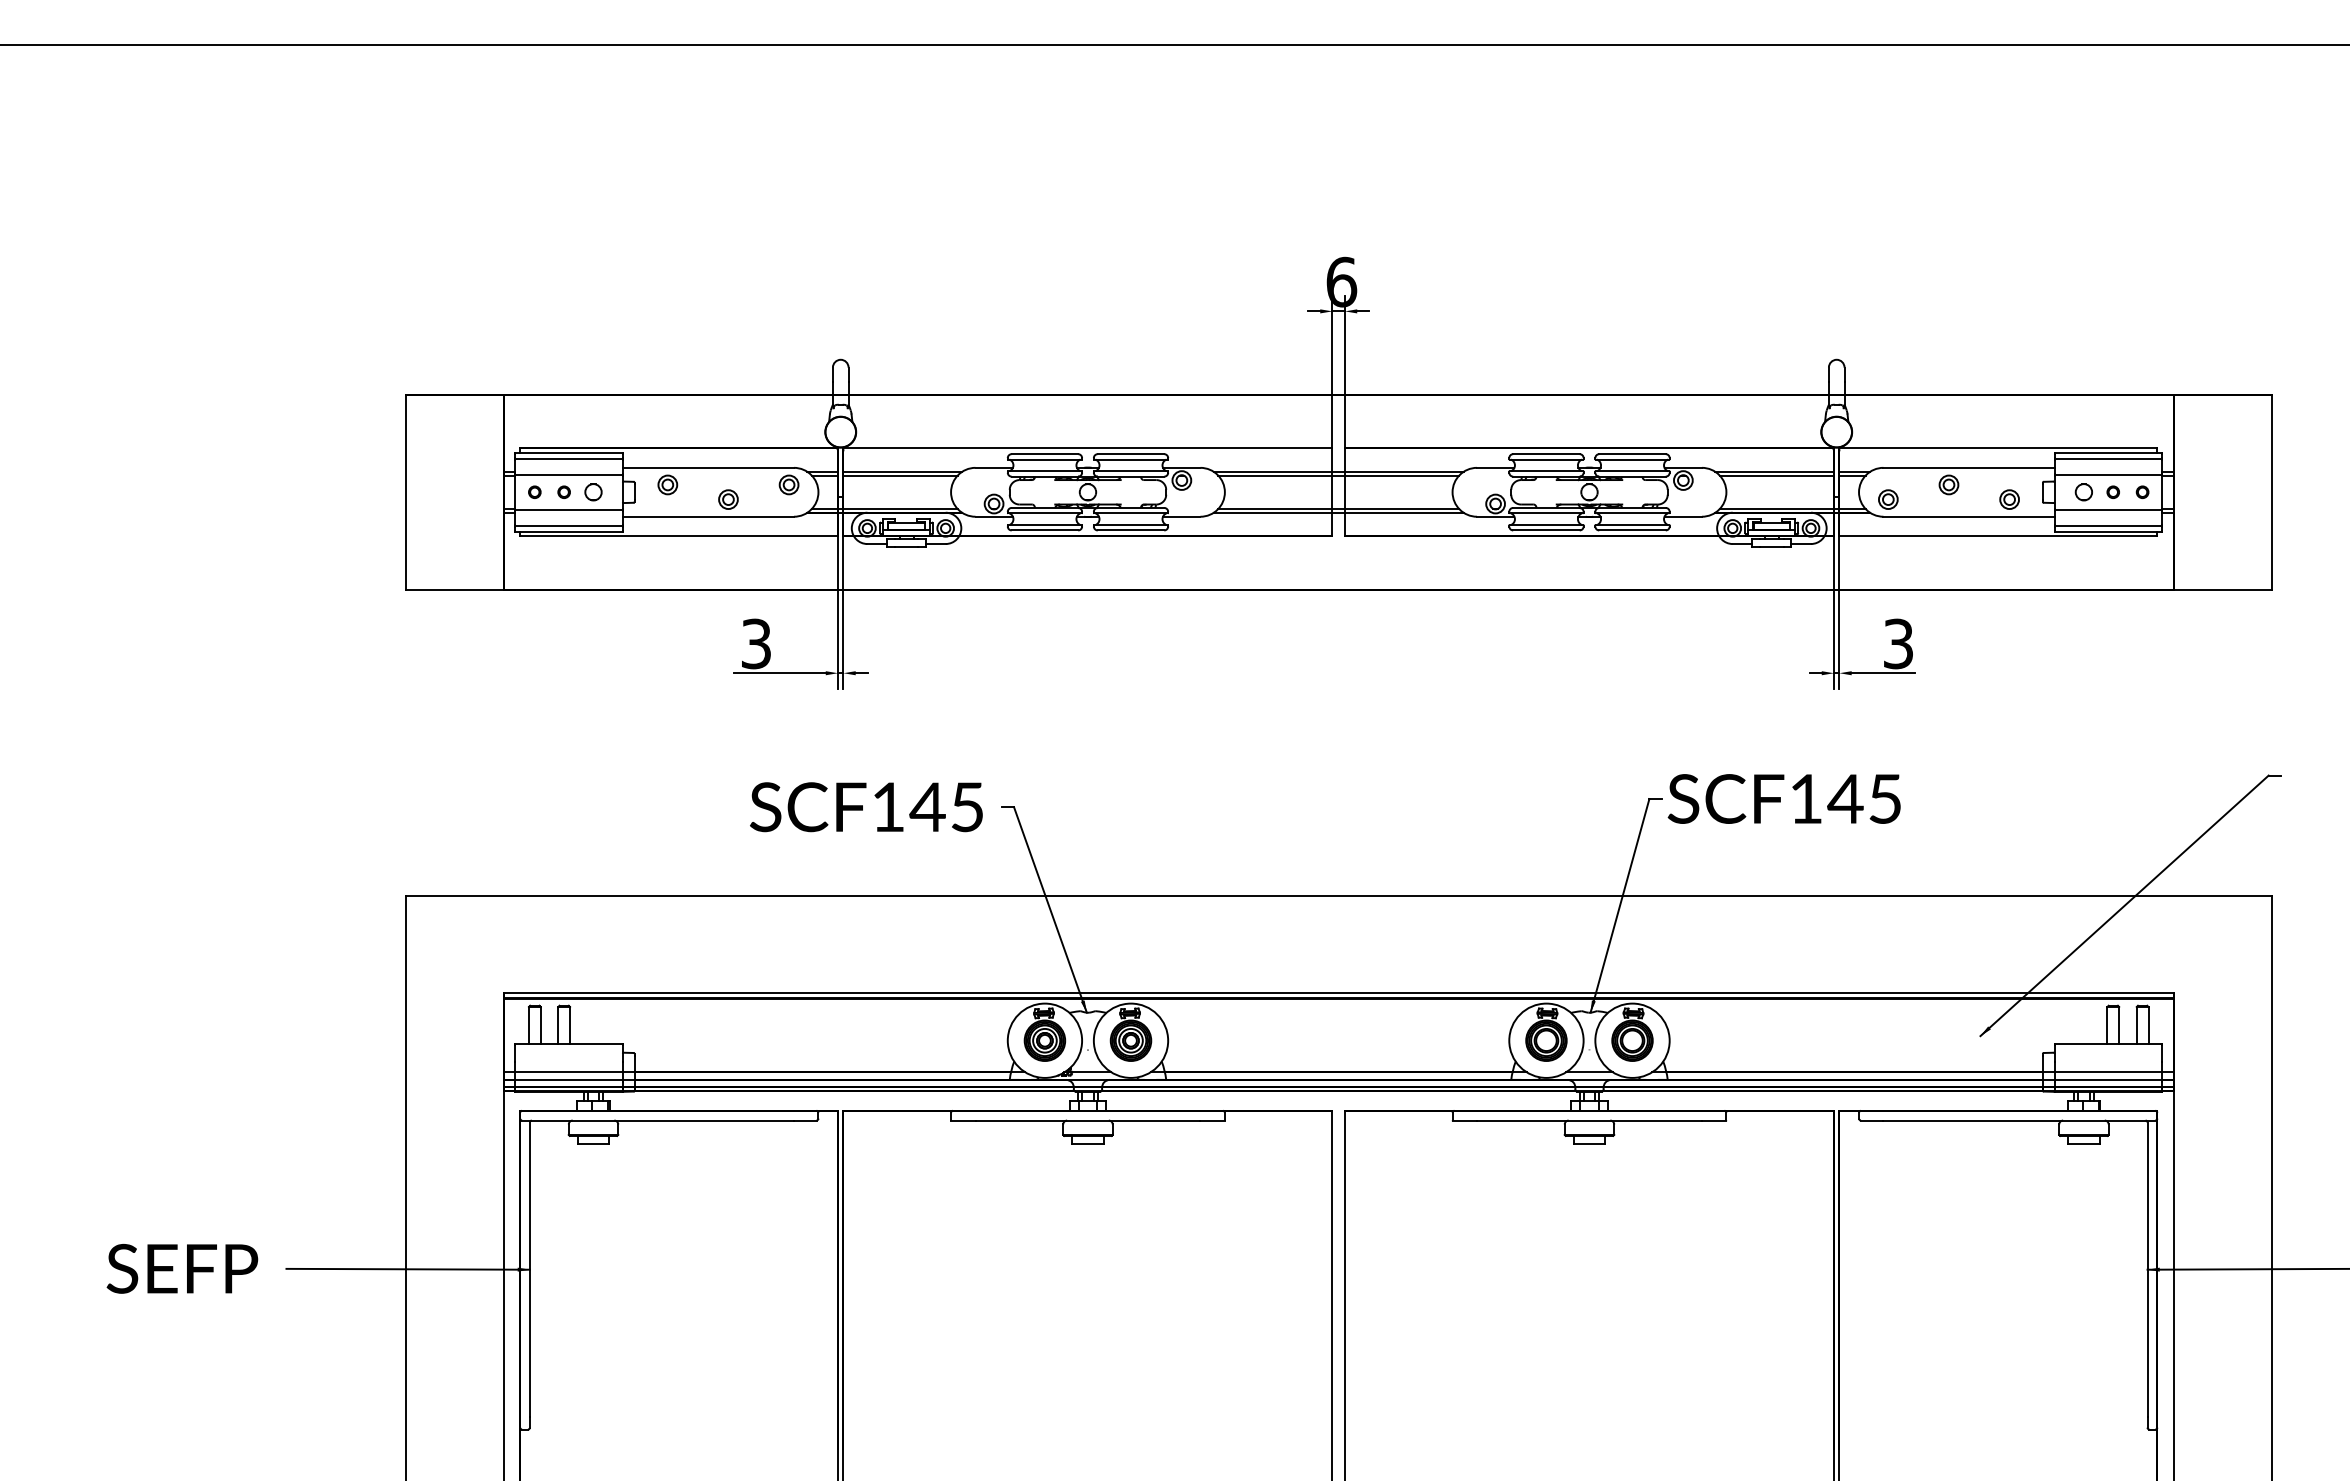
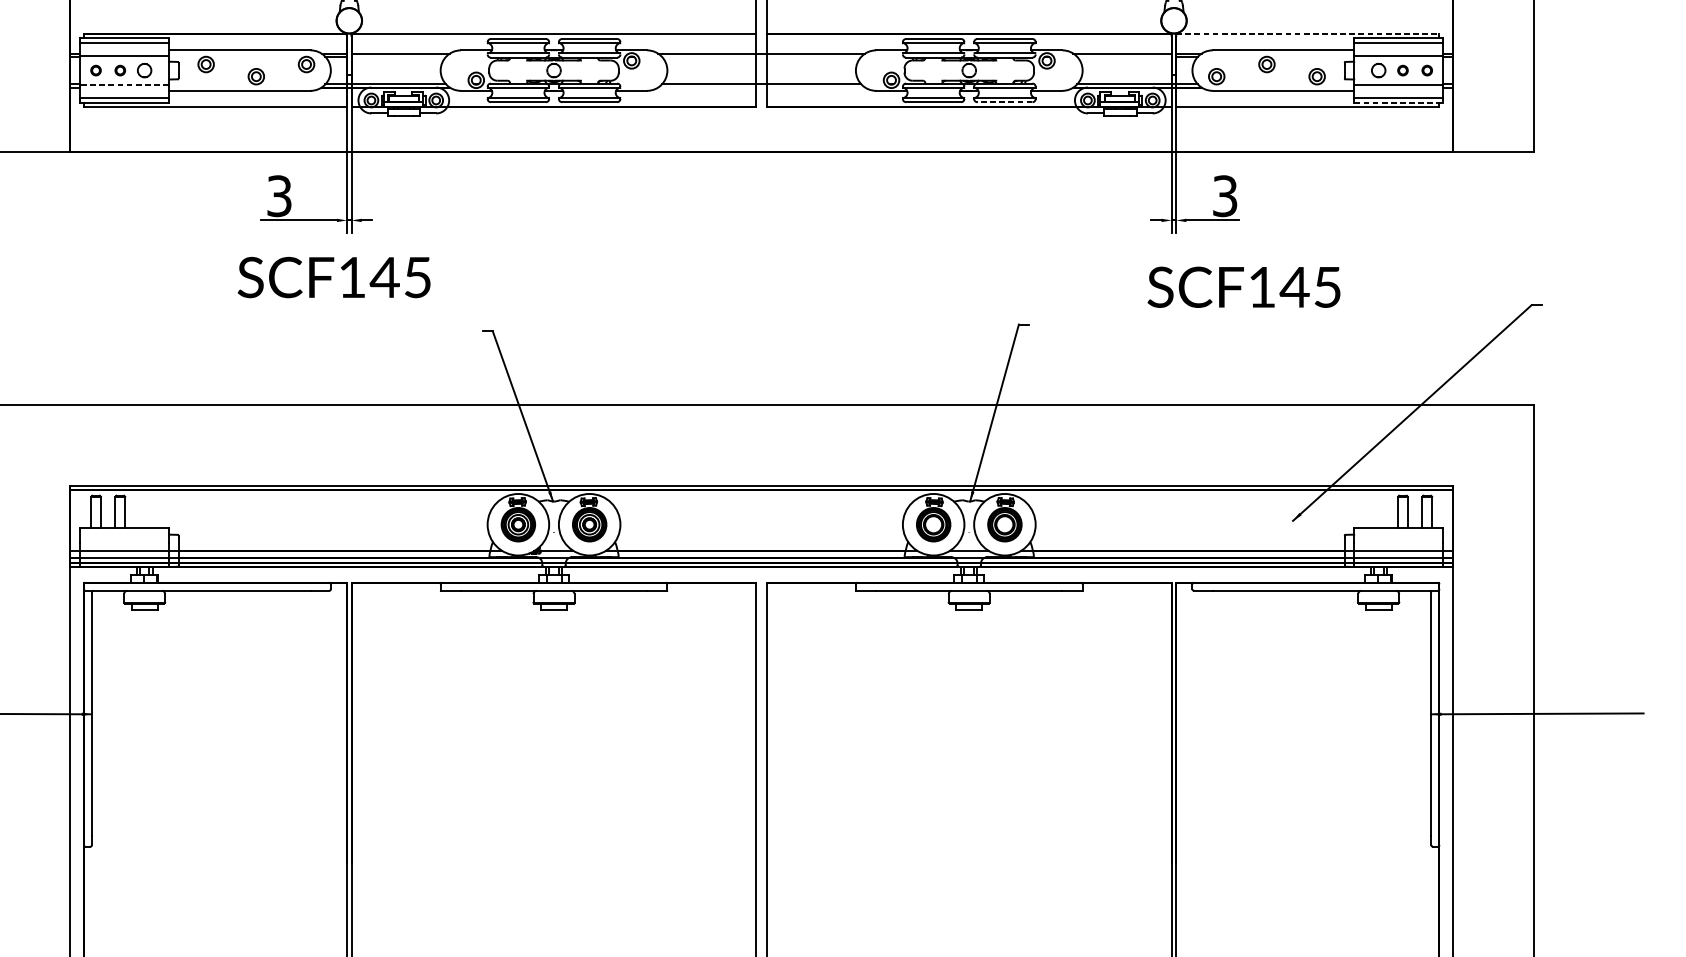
line: (1998, 448) -> (1307, 34), solid -> dashed
line: (900, 475) -> (398, 56), removed
line: (1338, 475) -> (761, 56), removed
line: (1776, 475) -> (1124, 56), removed
line: (569, 509) -> (124, 84), solid -> dashed
line: (1338, 512) -> (761, 87), removed
line: (1632, 530) -> (1004, 102), solid -> dashed
line: (2108, 531) -> (1399, 103), solid -> dashed
text: (1783, 798) -> (1243, 286), moved
text: (866, 807) -> (334, 277), moved

